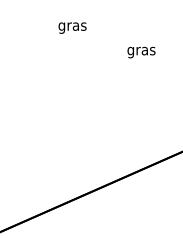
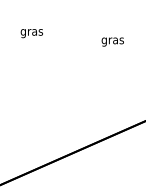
text: (72, 28) -> (31, 33), moved

